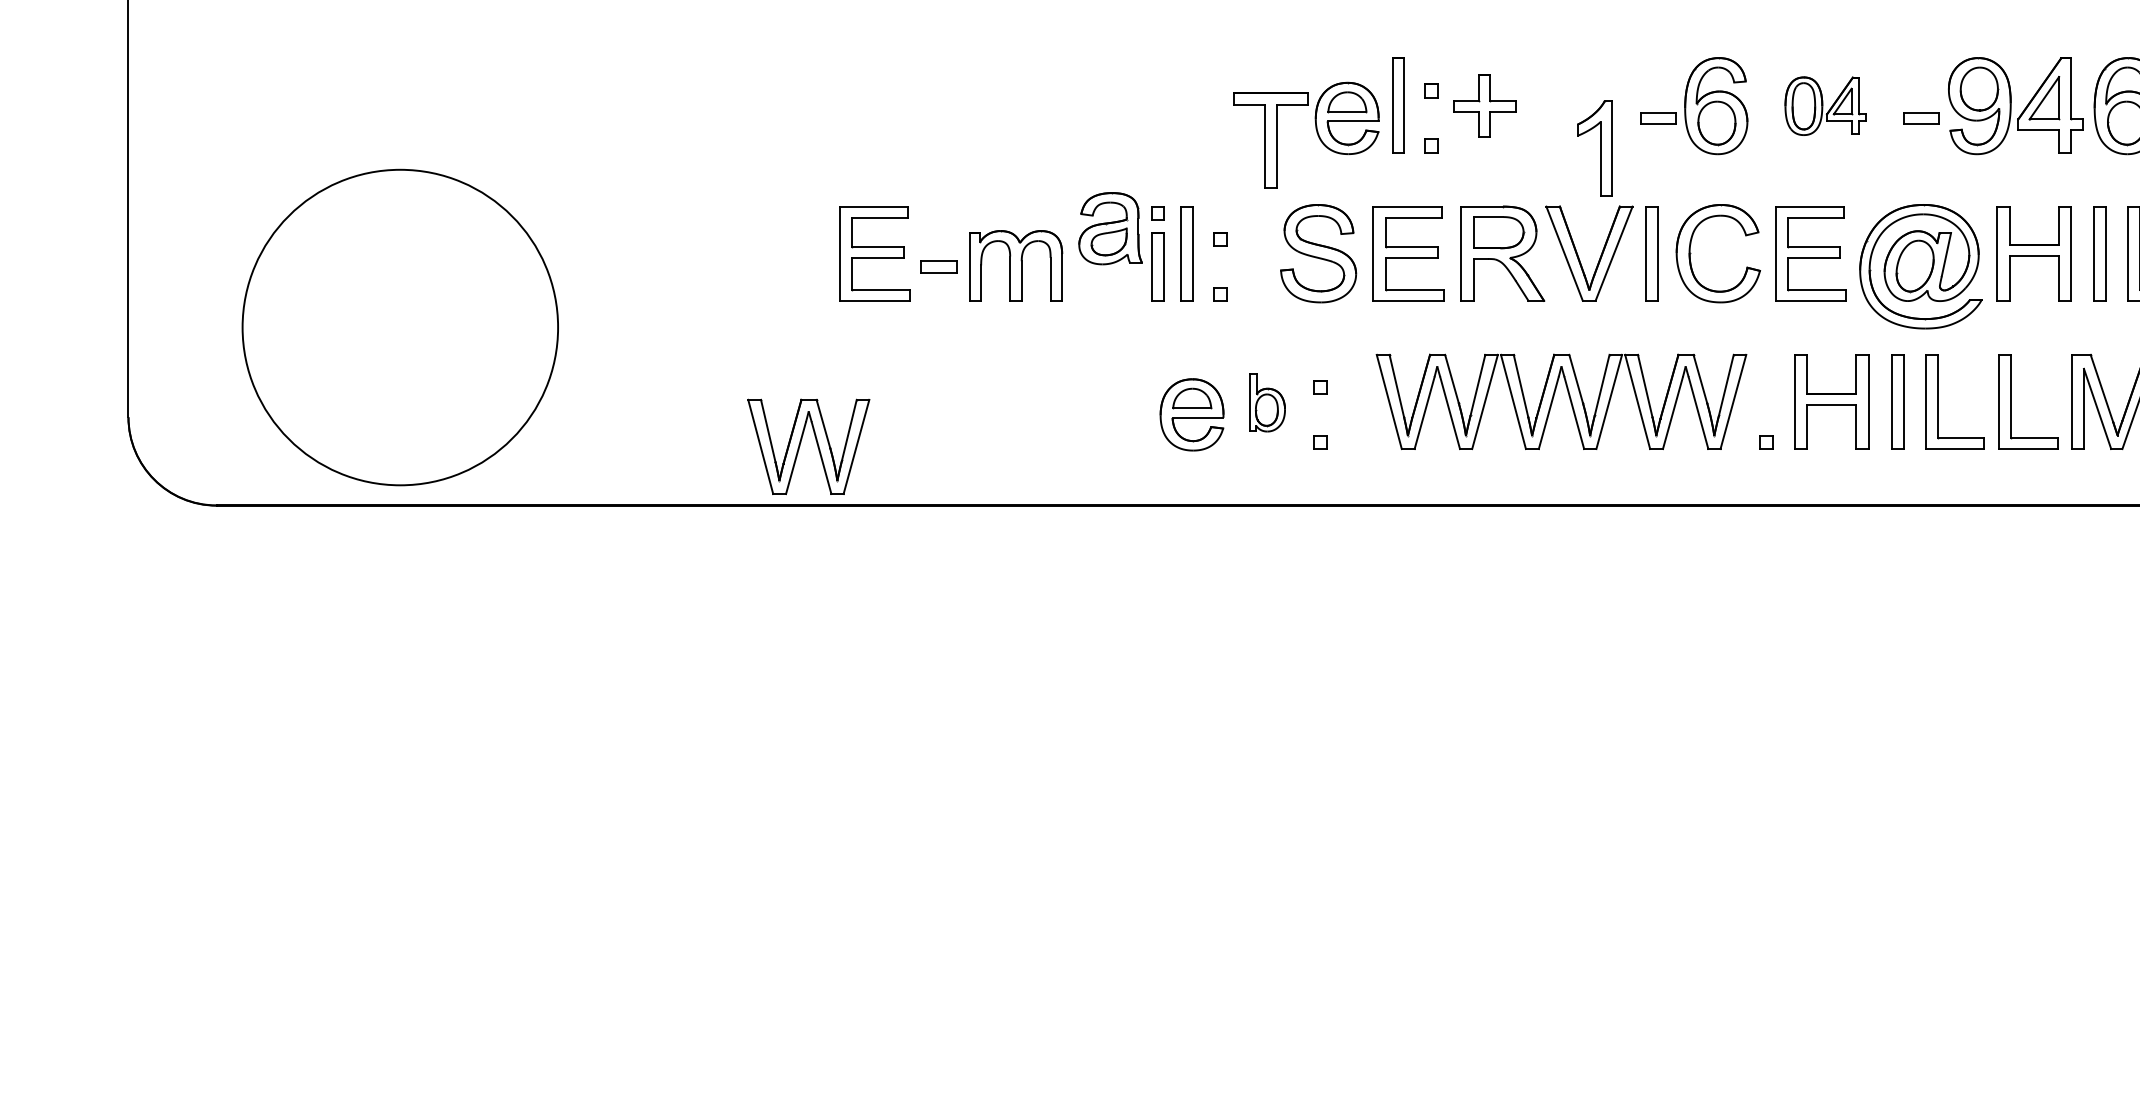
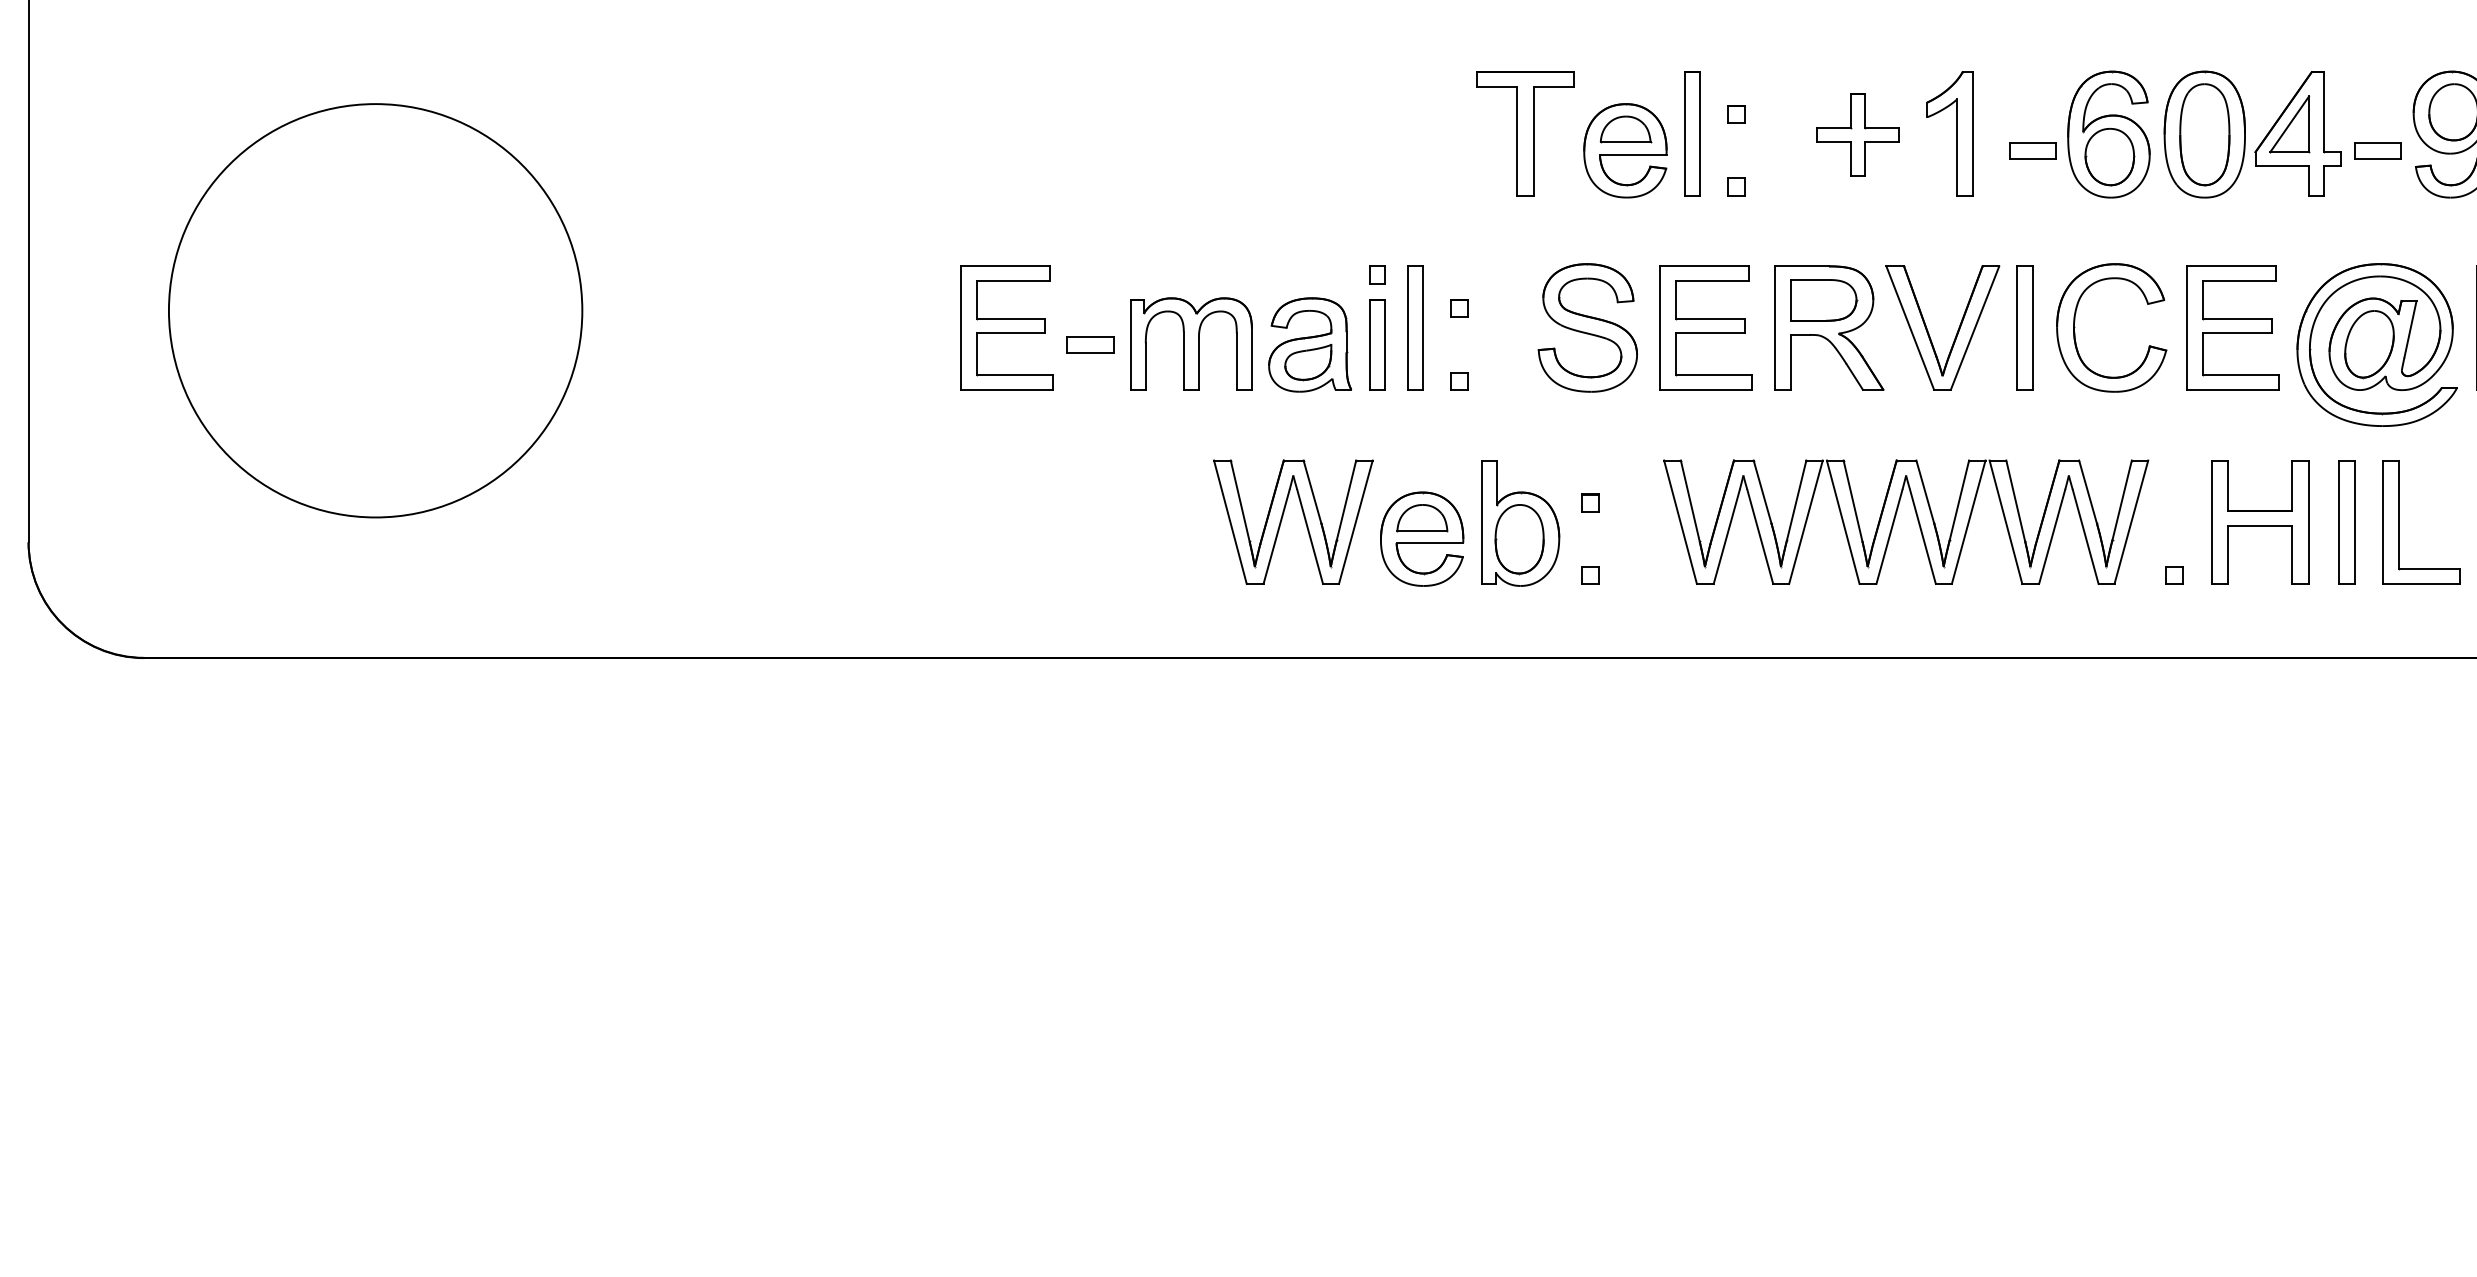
part: (1484, 105) -> (1857, 133), moved
part: (1825, 106) -> (2252, 135), size x1.67
part: (1270, 140) -> (1524, 133), moved
part: (1594, 148) -> (1949, 133), moved
part: (1110, 228) -> (1310, 344), moved
part: (399, 327) -> (374, 310), moved
part: (1267, 402) -> (1520, 522), size x1.67
part: (800, 446) -> (1282, 521), moved

